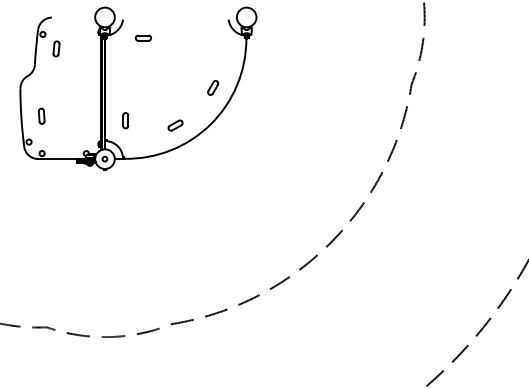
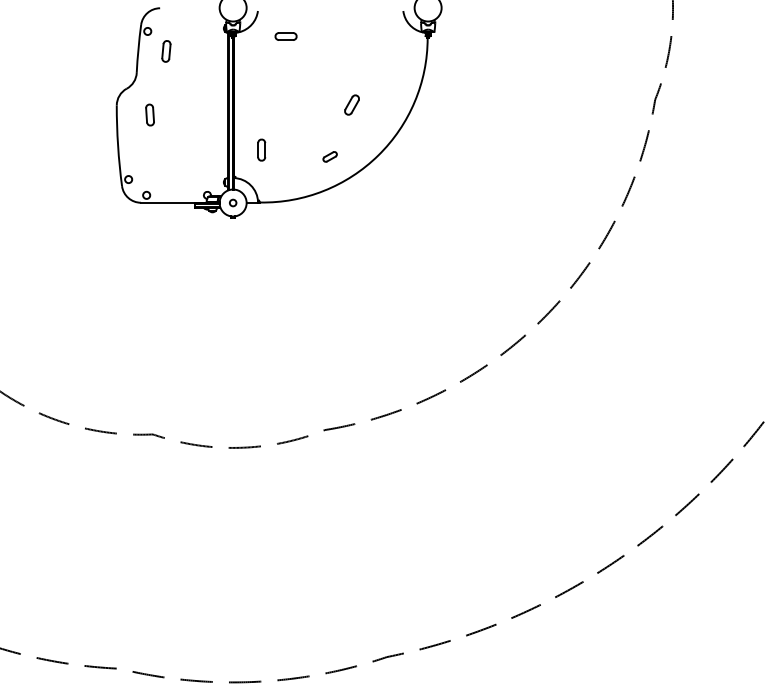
part: (212, 87) -> (351, 104), moved
part: (41, 115) -> (149, 114), moved
part: (175, 125) -> (329, 156), size x0.7

